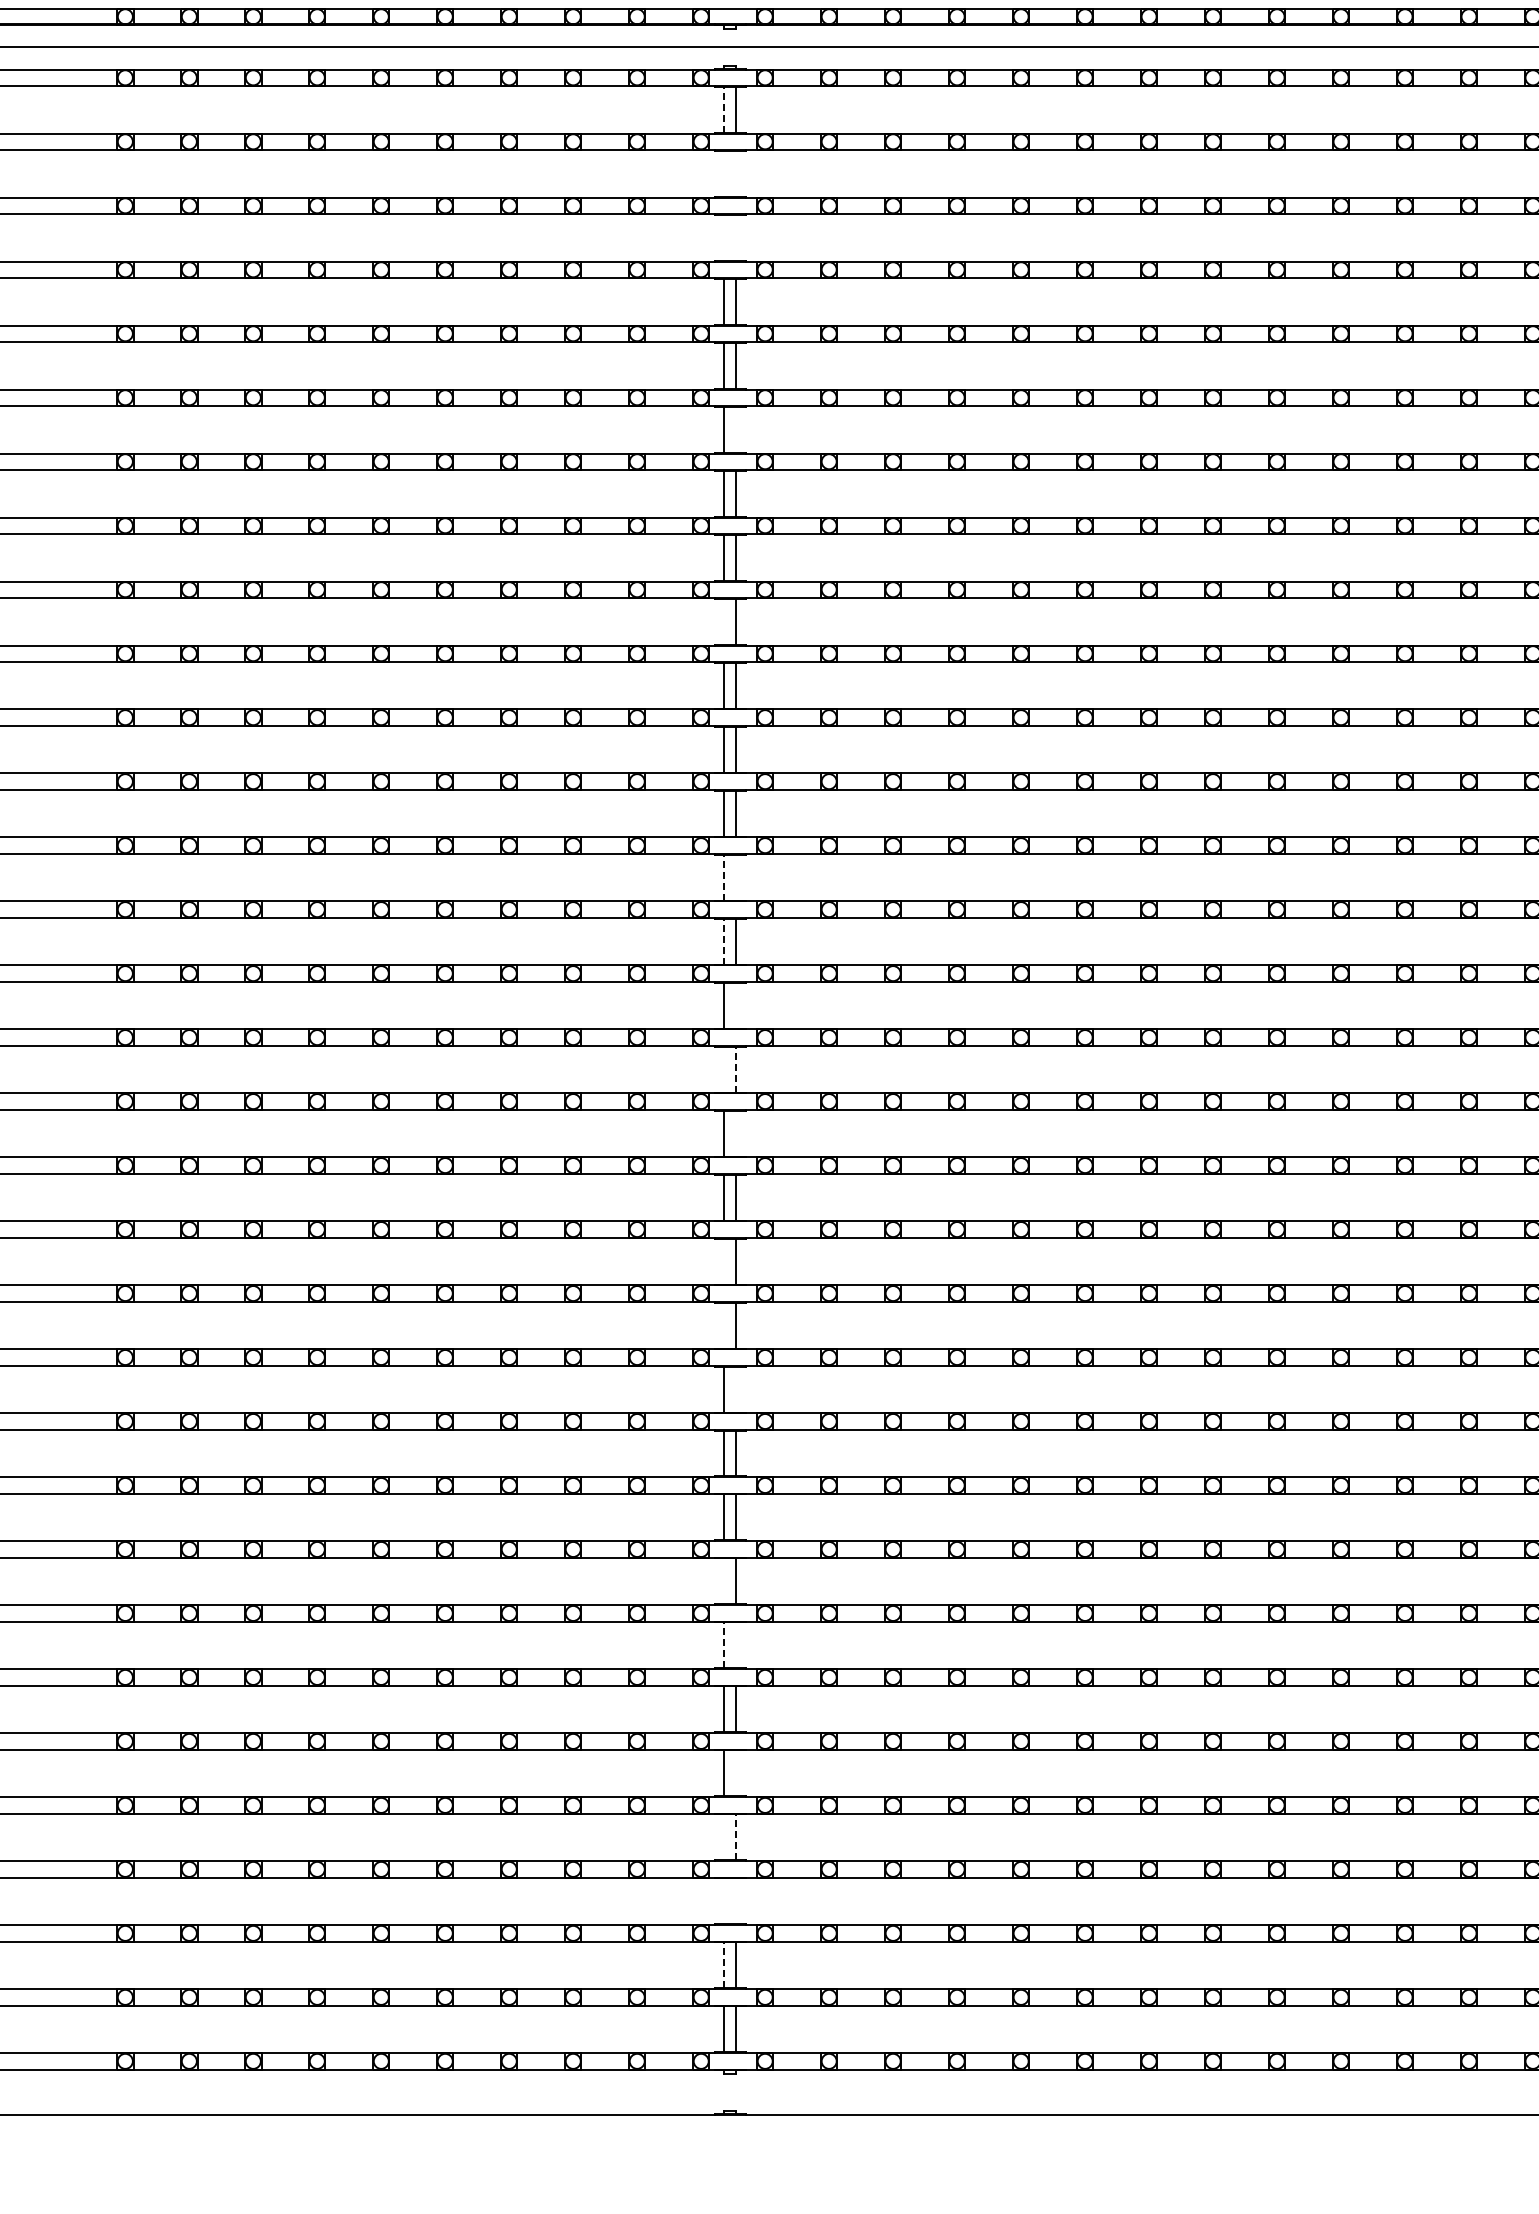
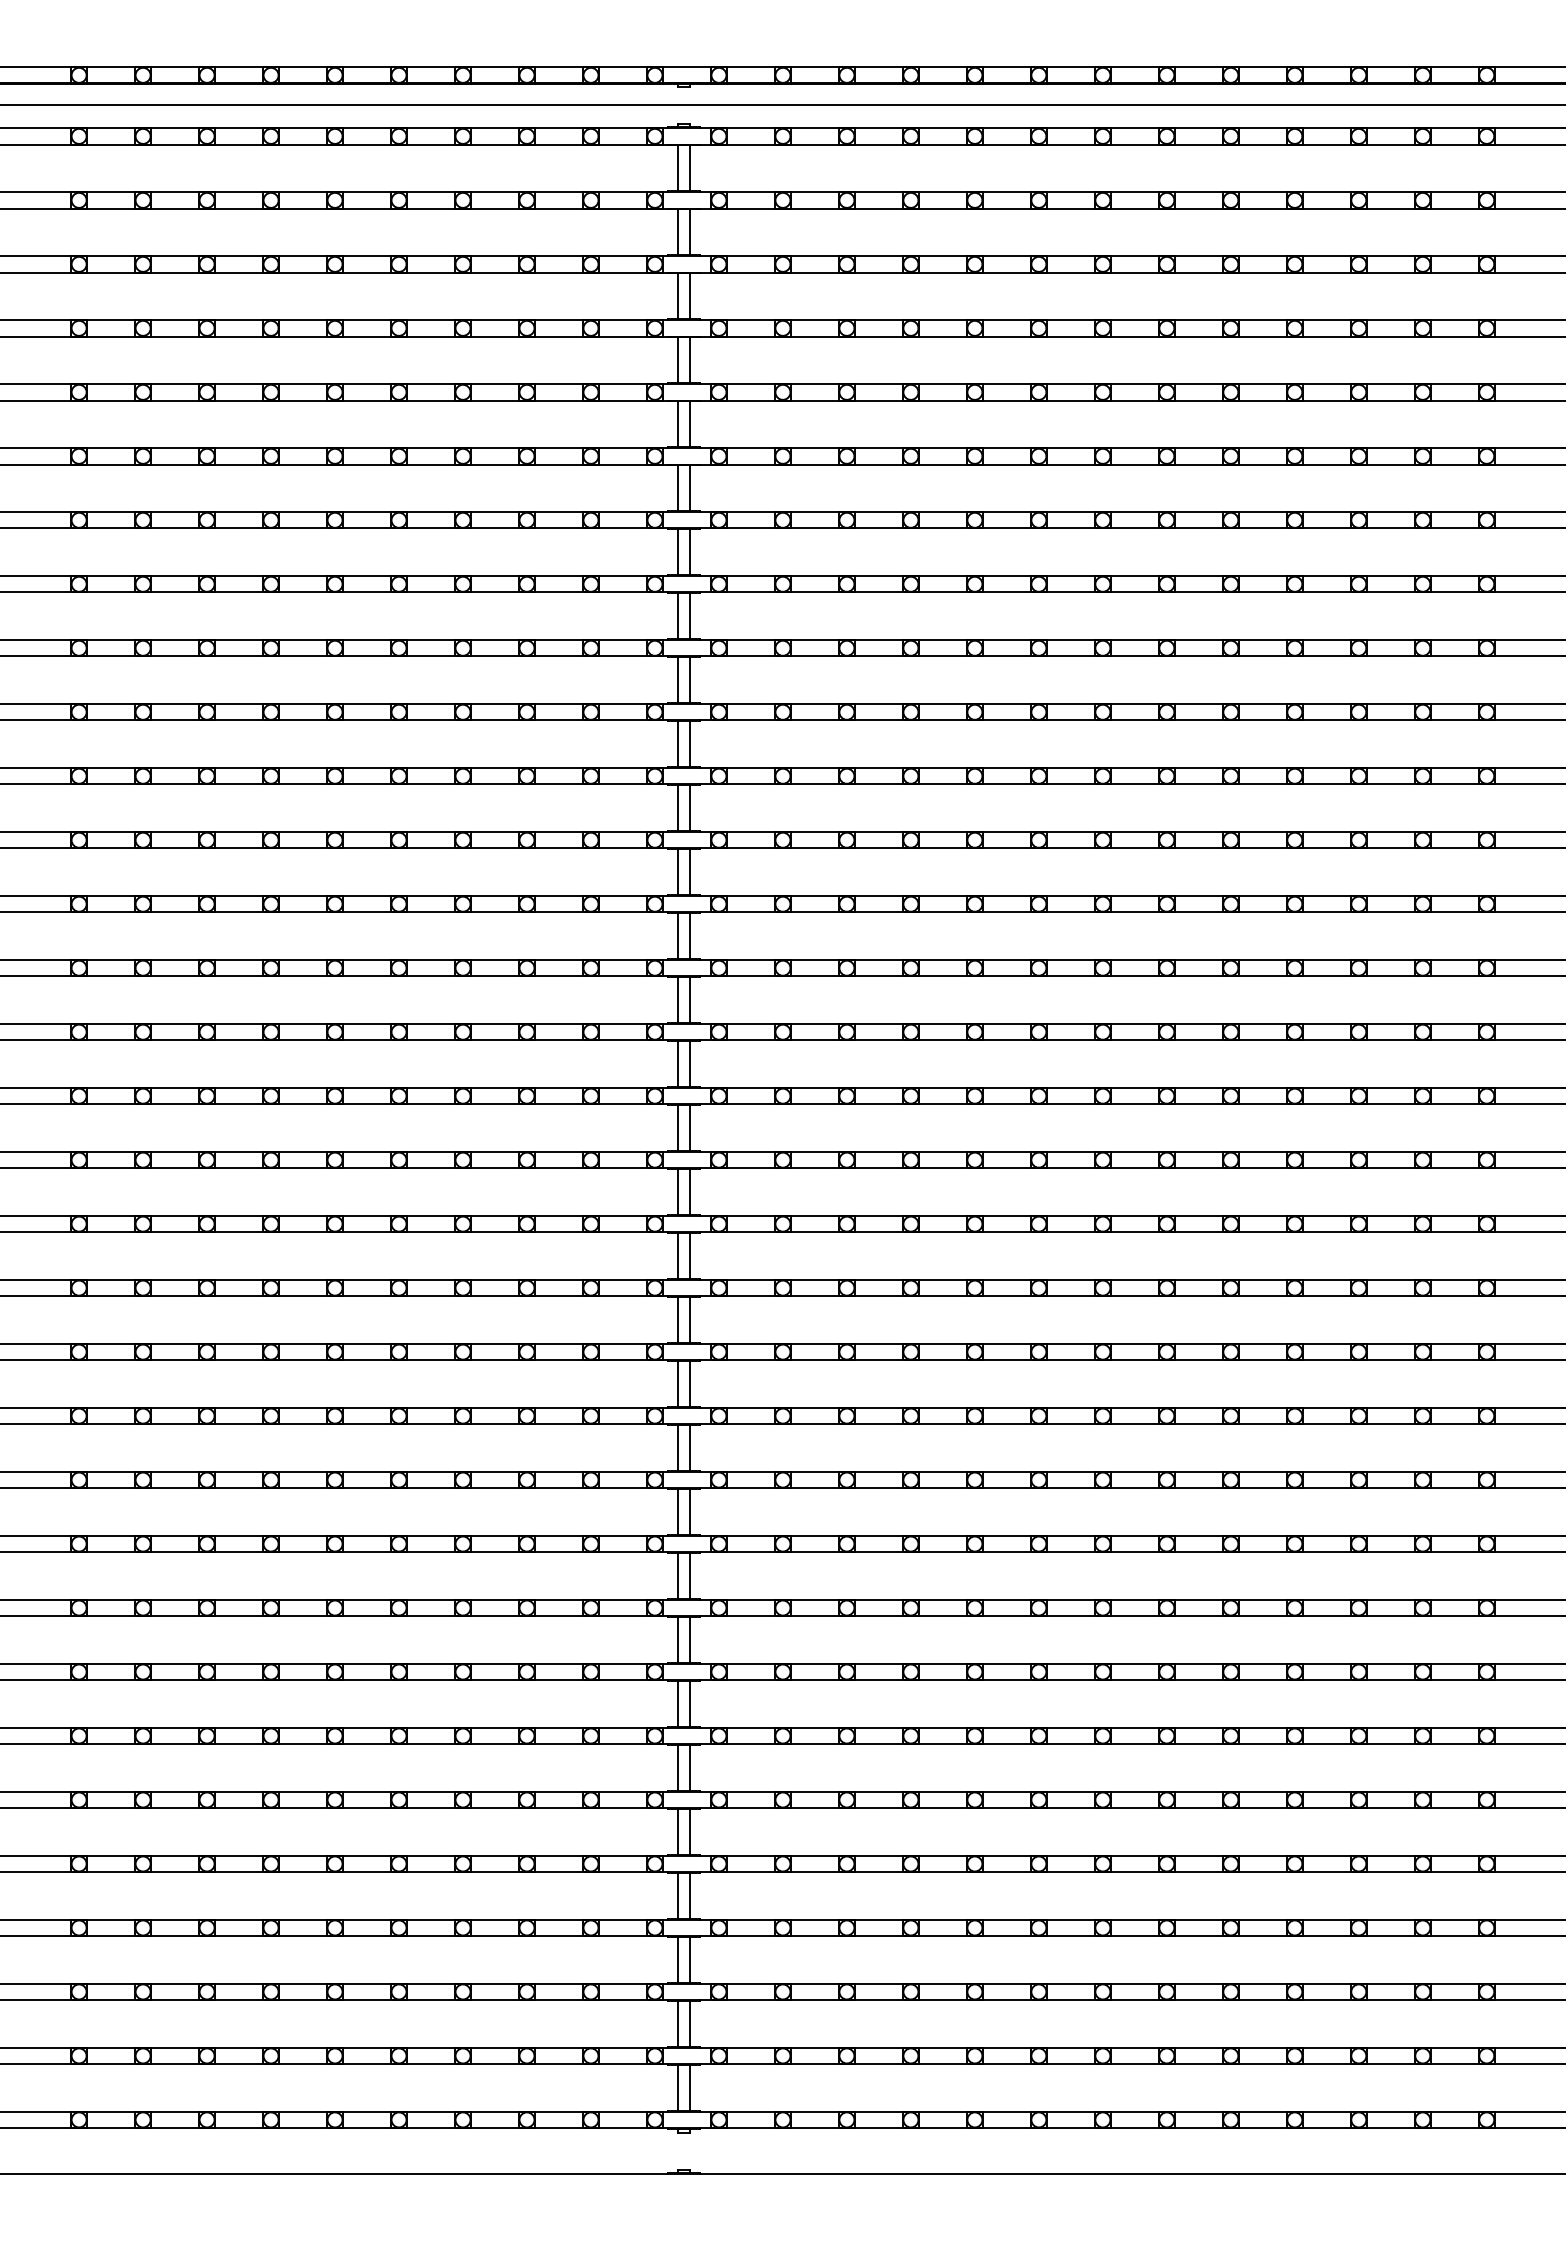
line: (723, 109) -> (677, 168), dashed -> solid
line: (723, 173) -> (677, 232), added
line: (736, 173) -> (690, 232), added
line: (723, 237) -> (677, 296), added
line: (736, 237) -> (690, 296), added
line: (736, 429) -> (690, 488), added
line: (723, 621) -> (677, 680), added
line: (723, 877) -> (677, 936), dashed -> solid
line: (736, 877) -> (690, 936), added
line: (723, 941) -> (677, 1000), dashed -> solid
line: (736, 1005) -> (690, 1064), added
line: (723, 1069) -> (677, 1128), added
line: (736, 1069) -> (690, 1128), dashed -> solid
line: (736, 1133) -> (690, 1192), added
line: (723, 1261) -> (677, 1320), added
line: (723, 1325) -> (677, 1384), added
line: (736, 1389) -> (690, 1448), added
line: (723, 1581) -> (677, 1640), added
line: (723, 1645) -> (677, 1704), dashed -> solid
line: (736, 1645) -> (690, 1704), added
line: (736, 1772) -> (690, 1831), added
line: (723, 1836) -> (677, 1895), added
line: (736, 1836) -> (690, 1895), dashed -> solid
line: (723, 1900) -> (677, 1959), added
line: (736, 1900) -> (690, 1959), added
line: (723, 1964) -> (677, 2023), dashed -> solid

